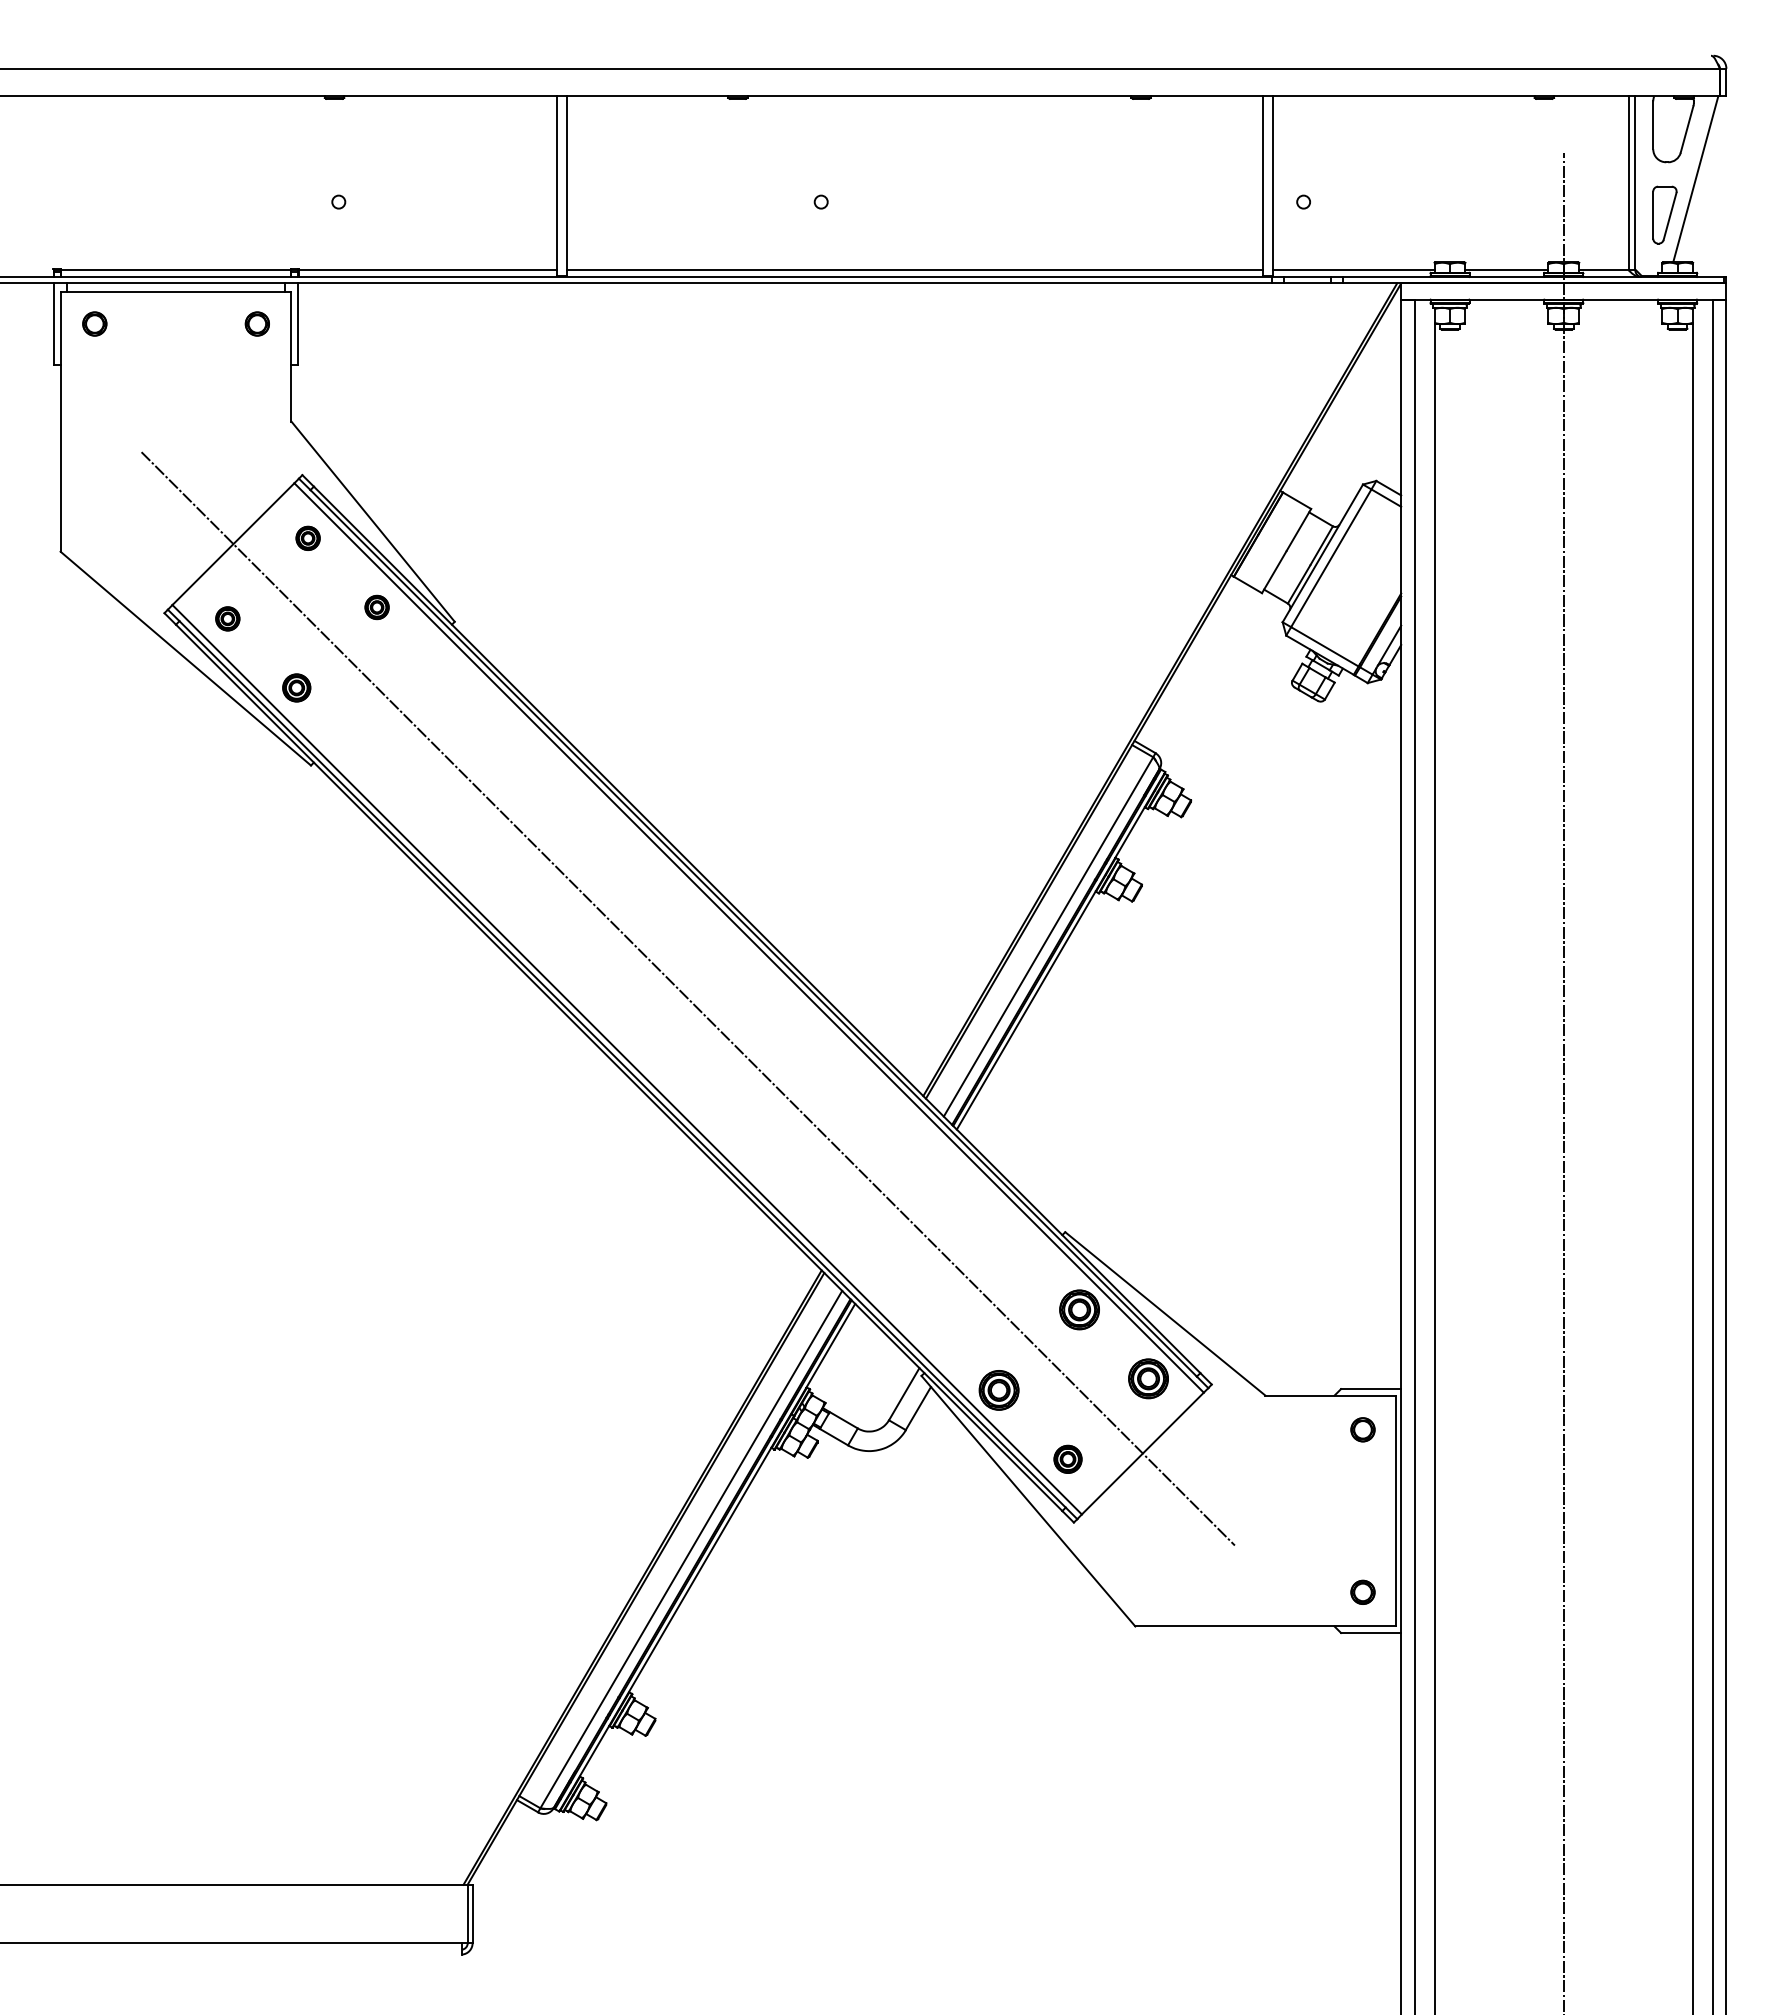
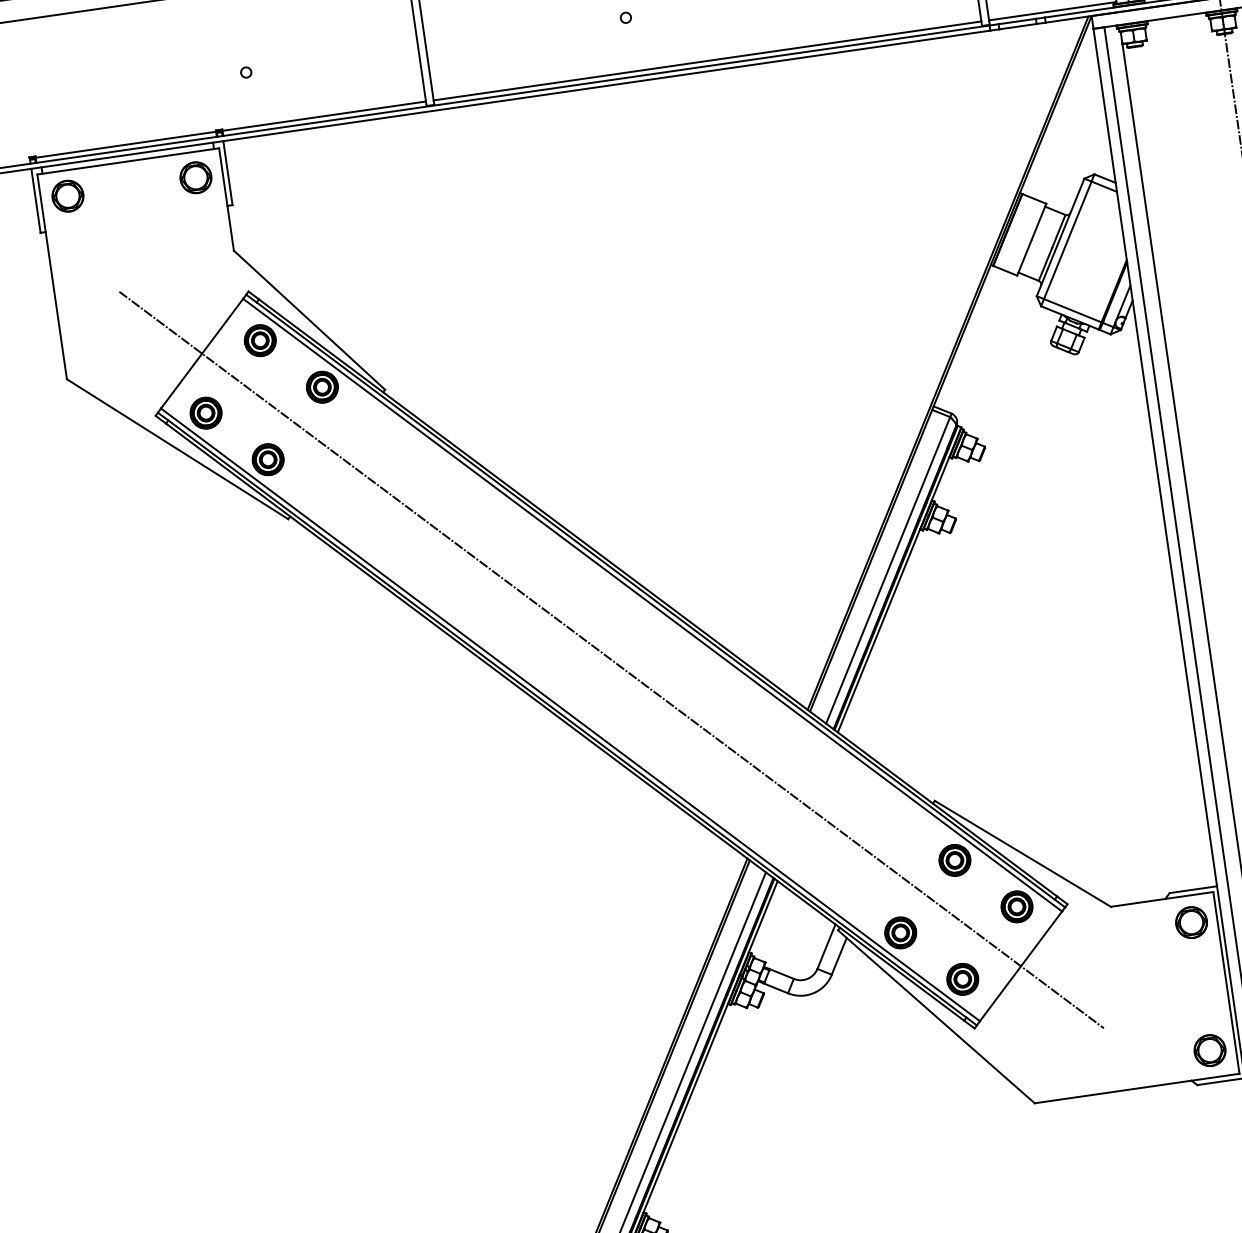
part: (94, 323) -> (67, 195), size x1.67
part: (257, 323) -> (196, 177), size x1.67
part: (307, 538) -> (259, 340), size x1.67
part: (376, 607) -> (321, 387), size x1.67
part: (227, 618) -> (205, 412), size x1.67
part: (296, 687) -> (267, 459), size x1.43
part: (1362, 1429) -> (1191, 922), size x1.67
part: (1067, 1459) -> (962, 979), size x1.43
part: (1362, 1592) -> (1209, 1050), size x1.67

